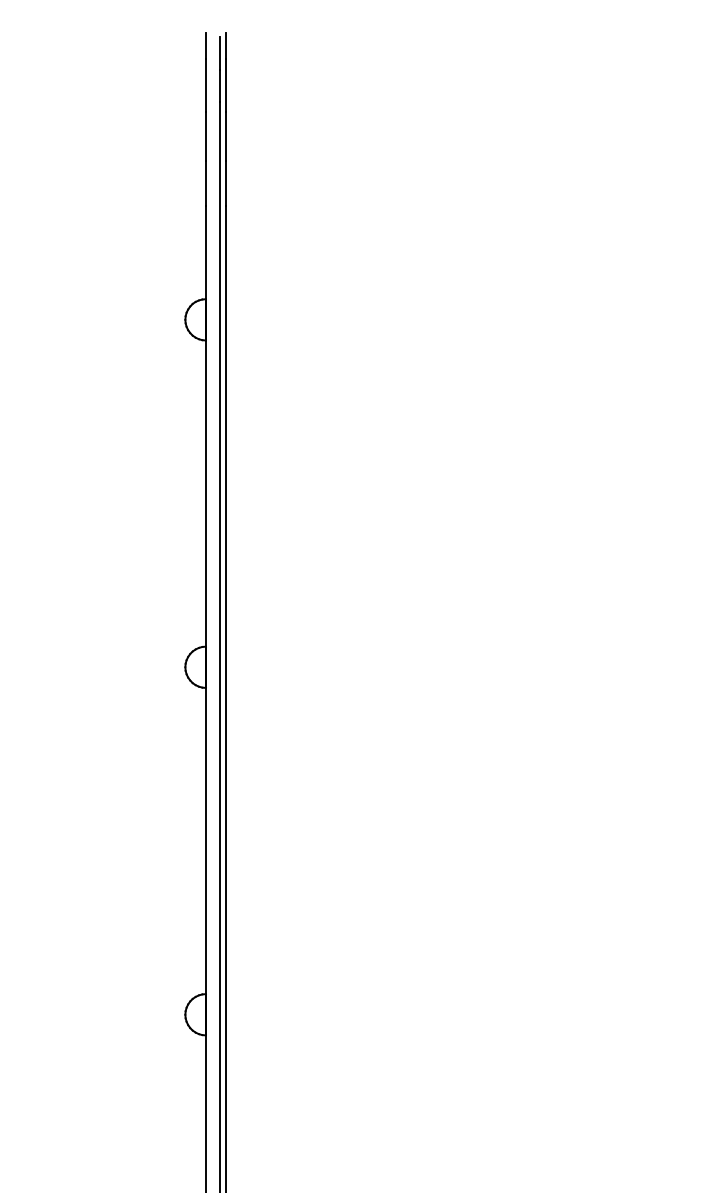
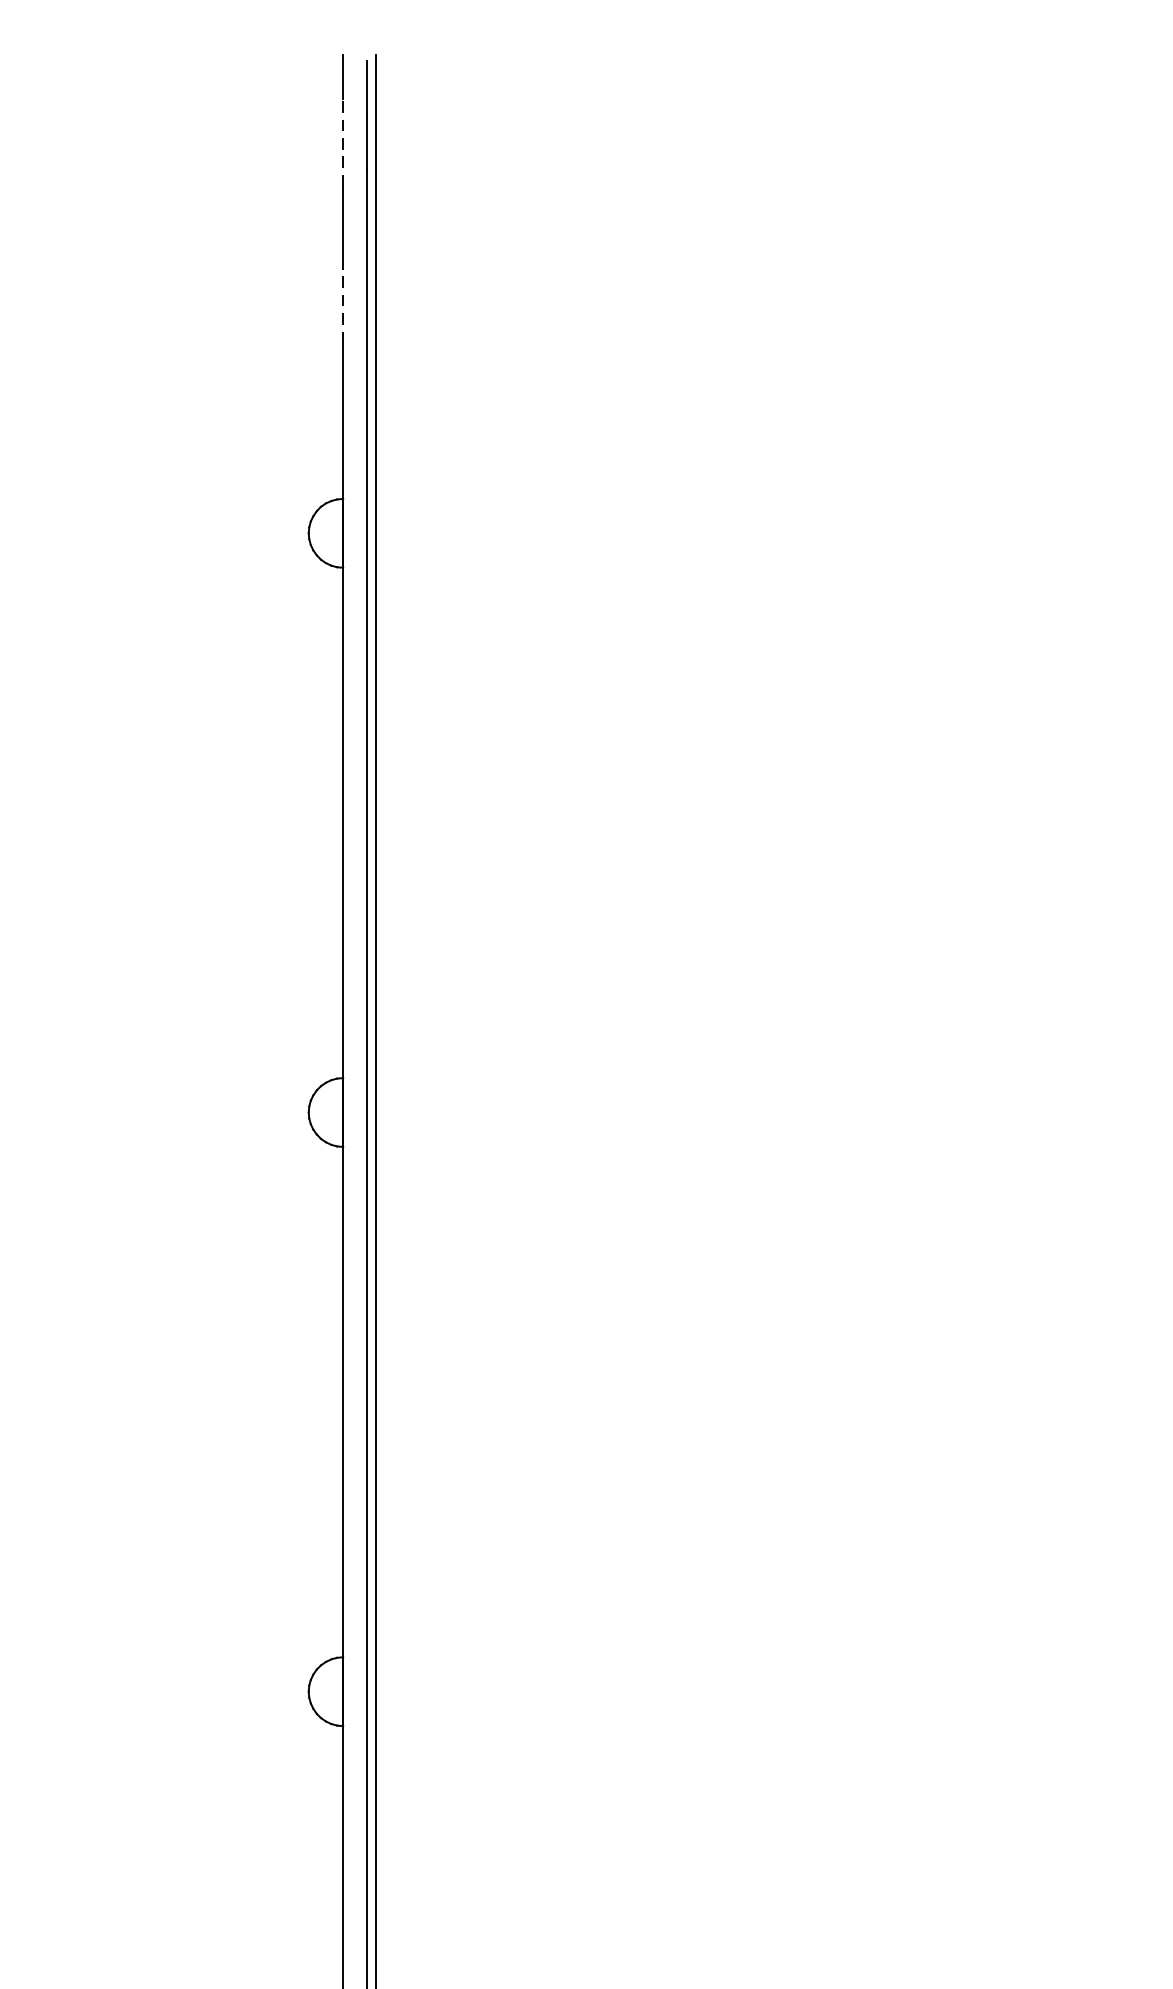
line: (205, 85) -> (342, 142), solid -> dashed
line: (205, 182) -> (342, 304), solid -> dashed

